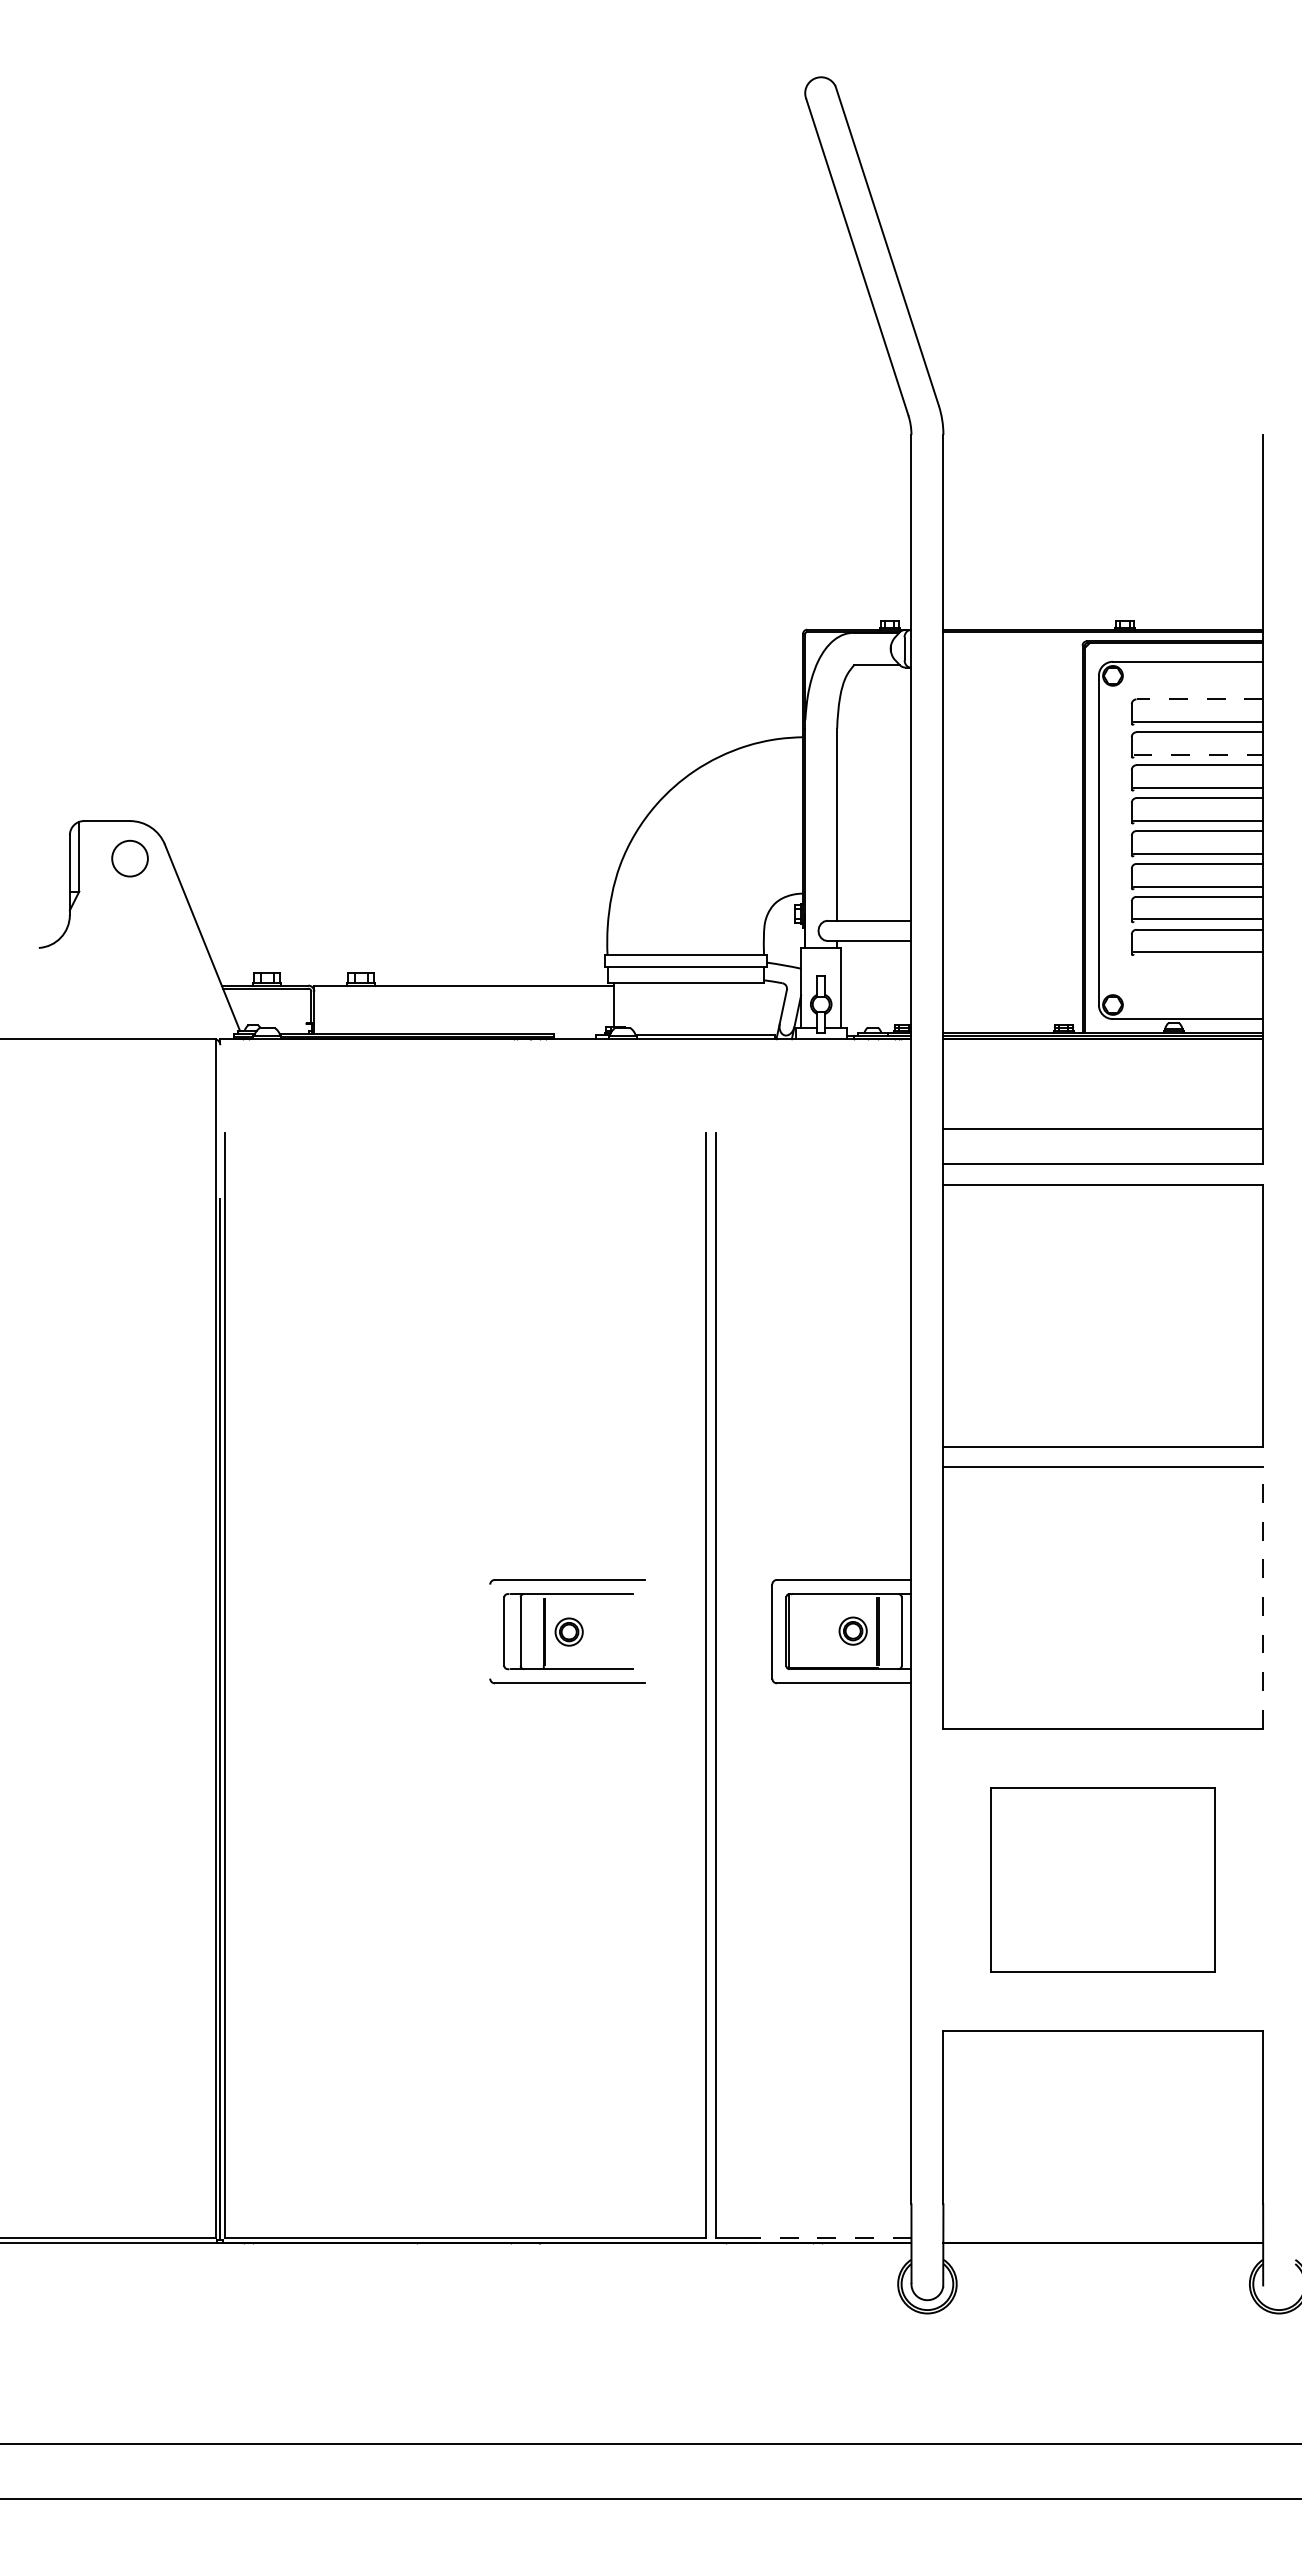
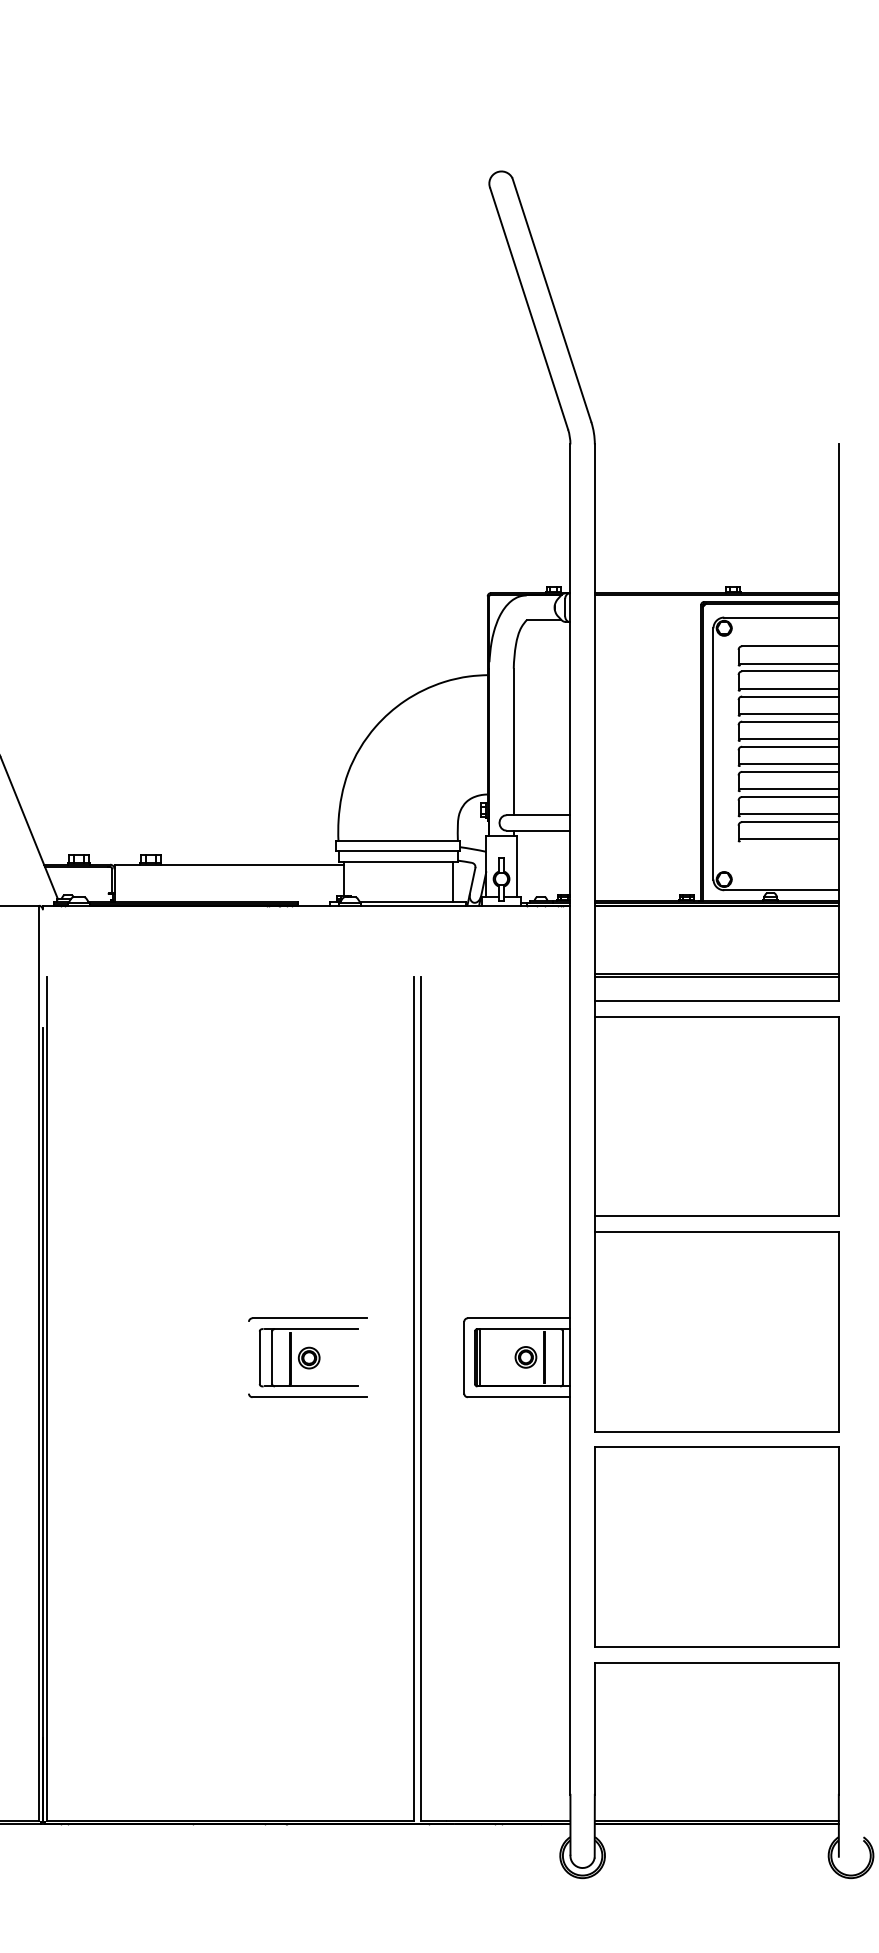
line: (1199, 699) -> (790, 646), dashed -> solid
line: (1198, 754) -> (789, 688), dashed -> solid
line: (757, 1008) -> (452, 882), added
line: (1103, 1133) -> (716, 977), added
line: (1263, 1597) -> (839, 1331), dashed -> solid
line: (793, 1630) -> (480, 1356), added
part: (1102, 1879) -> (716, 1546), size x1.43
line: (829, 2238) -> (507, 1820), dashed -> solid
line: (1103, 2238) -> (716, 1820), added

